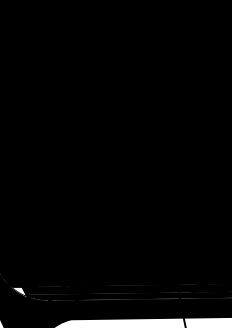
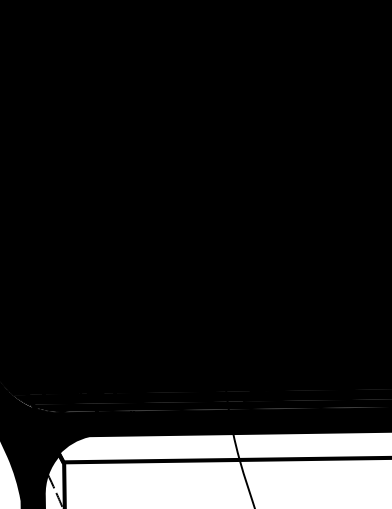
fill: (19, 291) -> (22, 400), added

